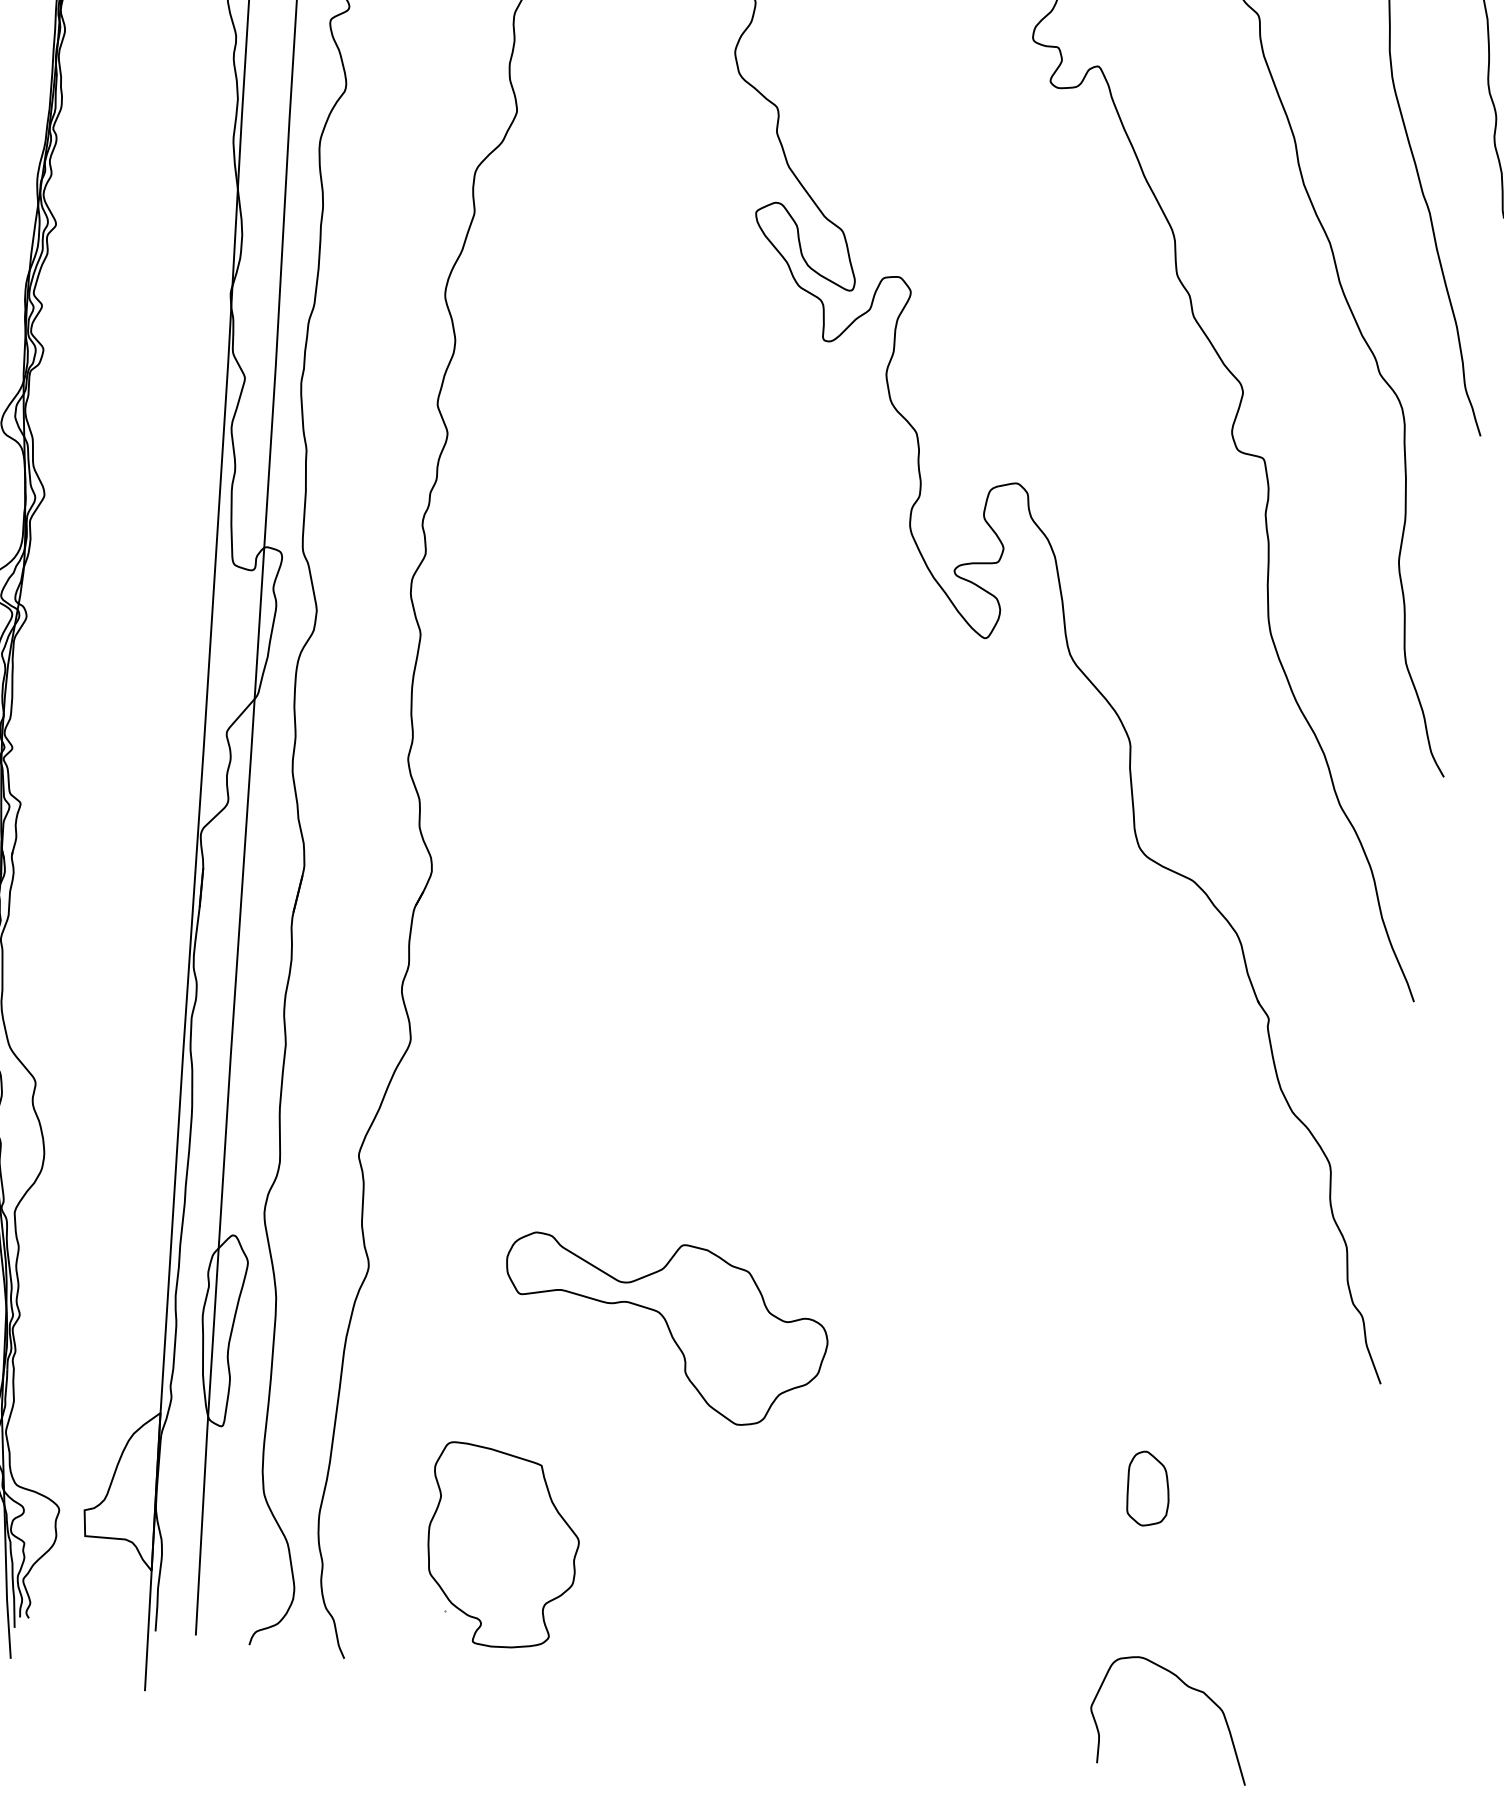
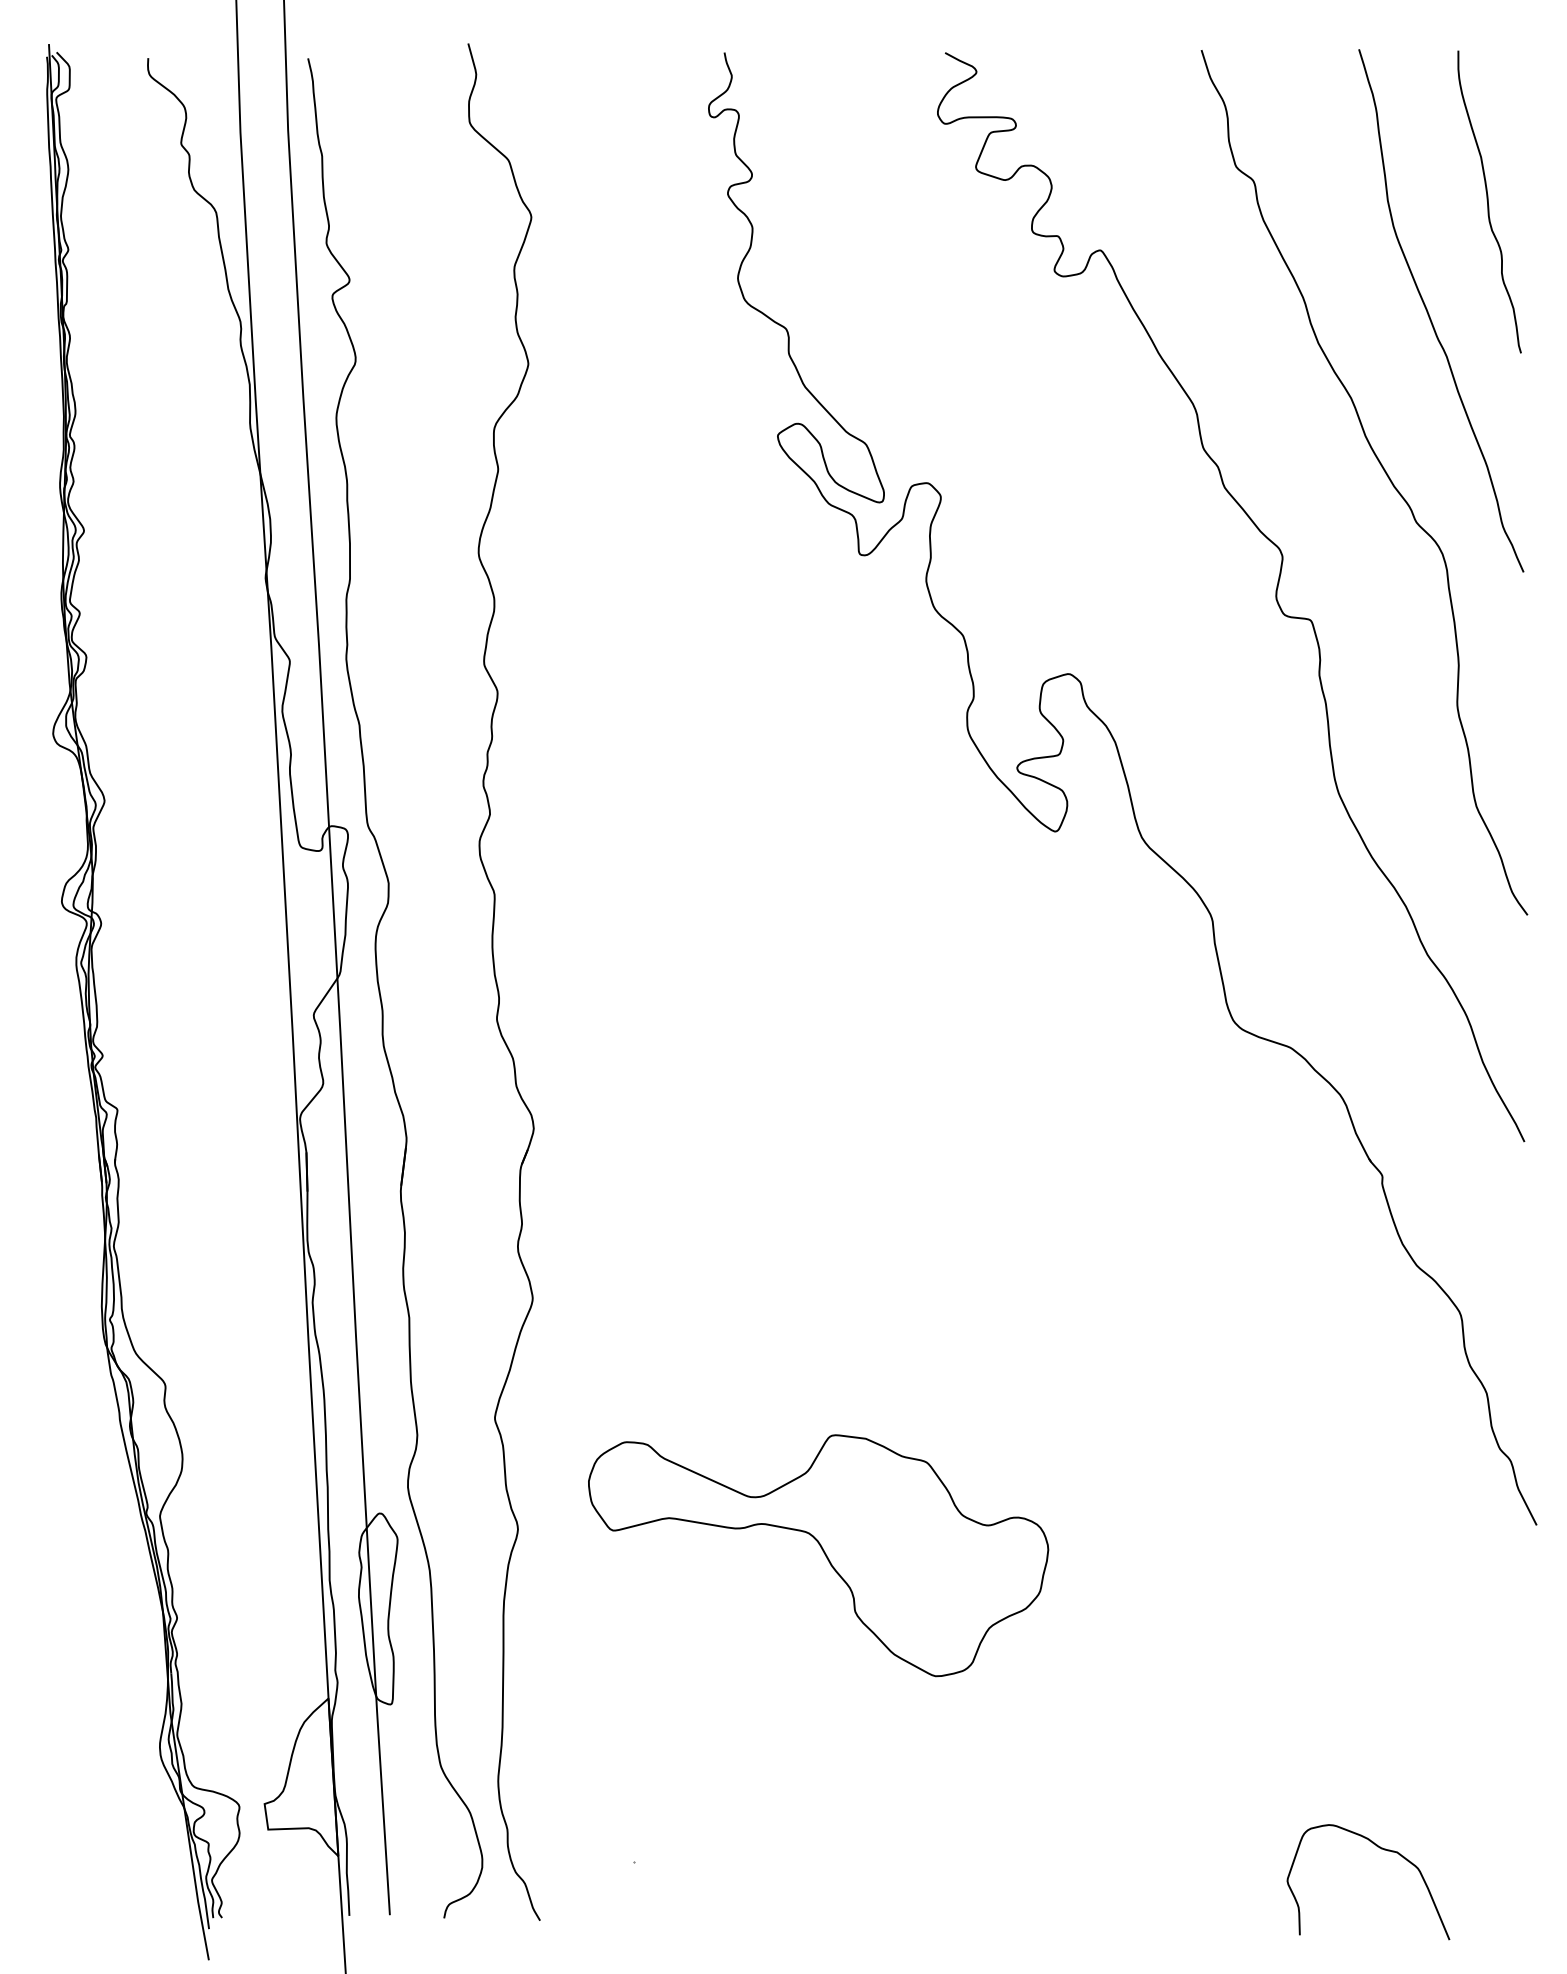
part: (664, 1329) -> (818, 1555), size x1.4
part: (1148, 1488) -> (1318, 1656), removed
part: (502, 1547) -> (683, 1791), removed

